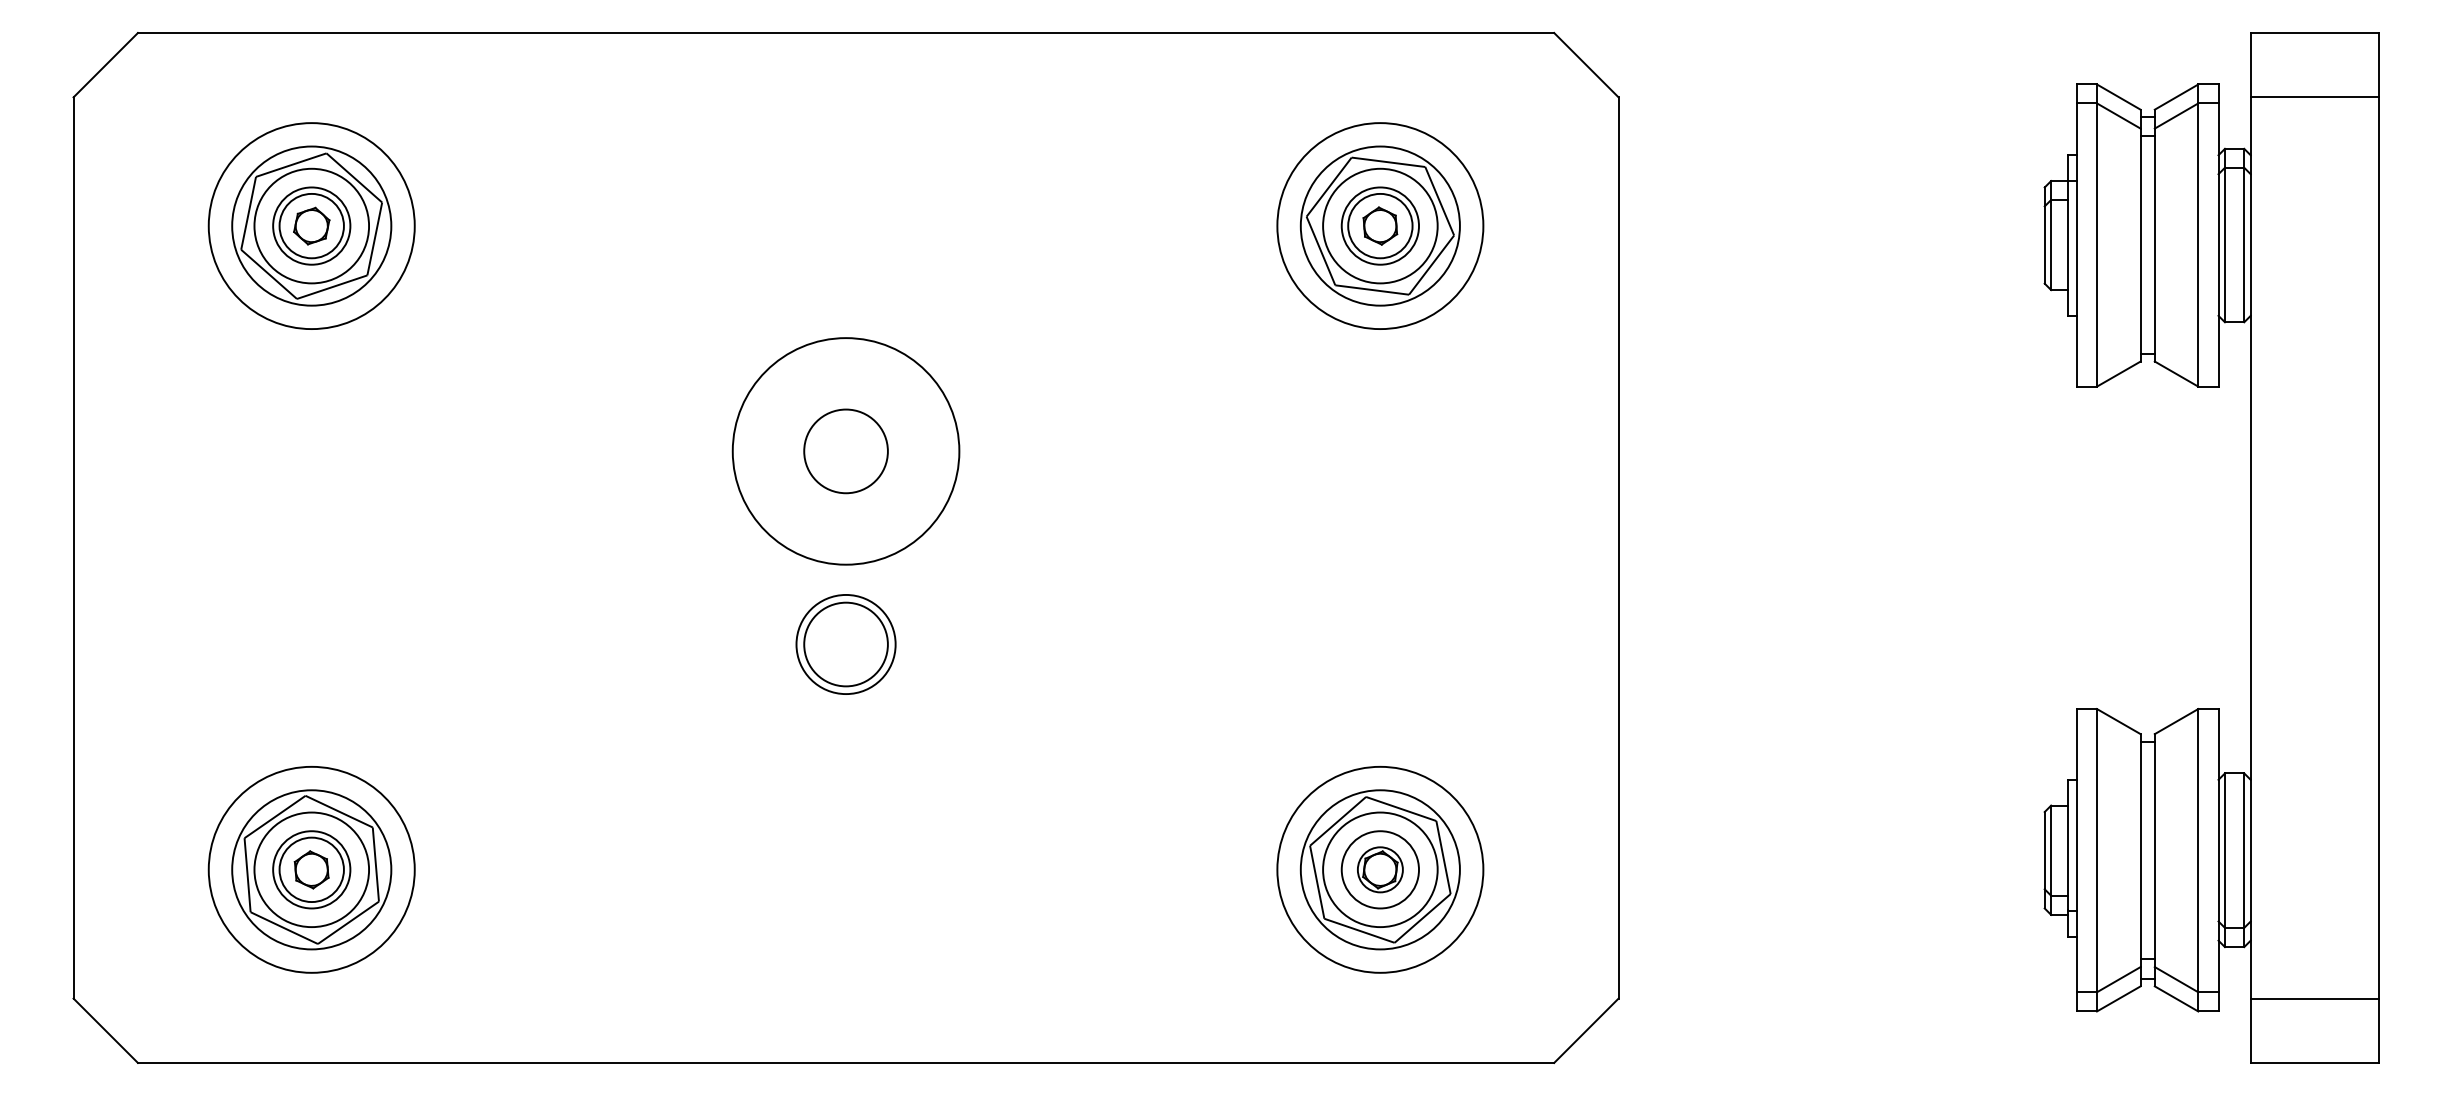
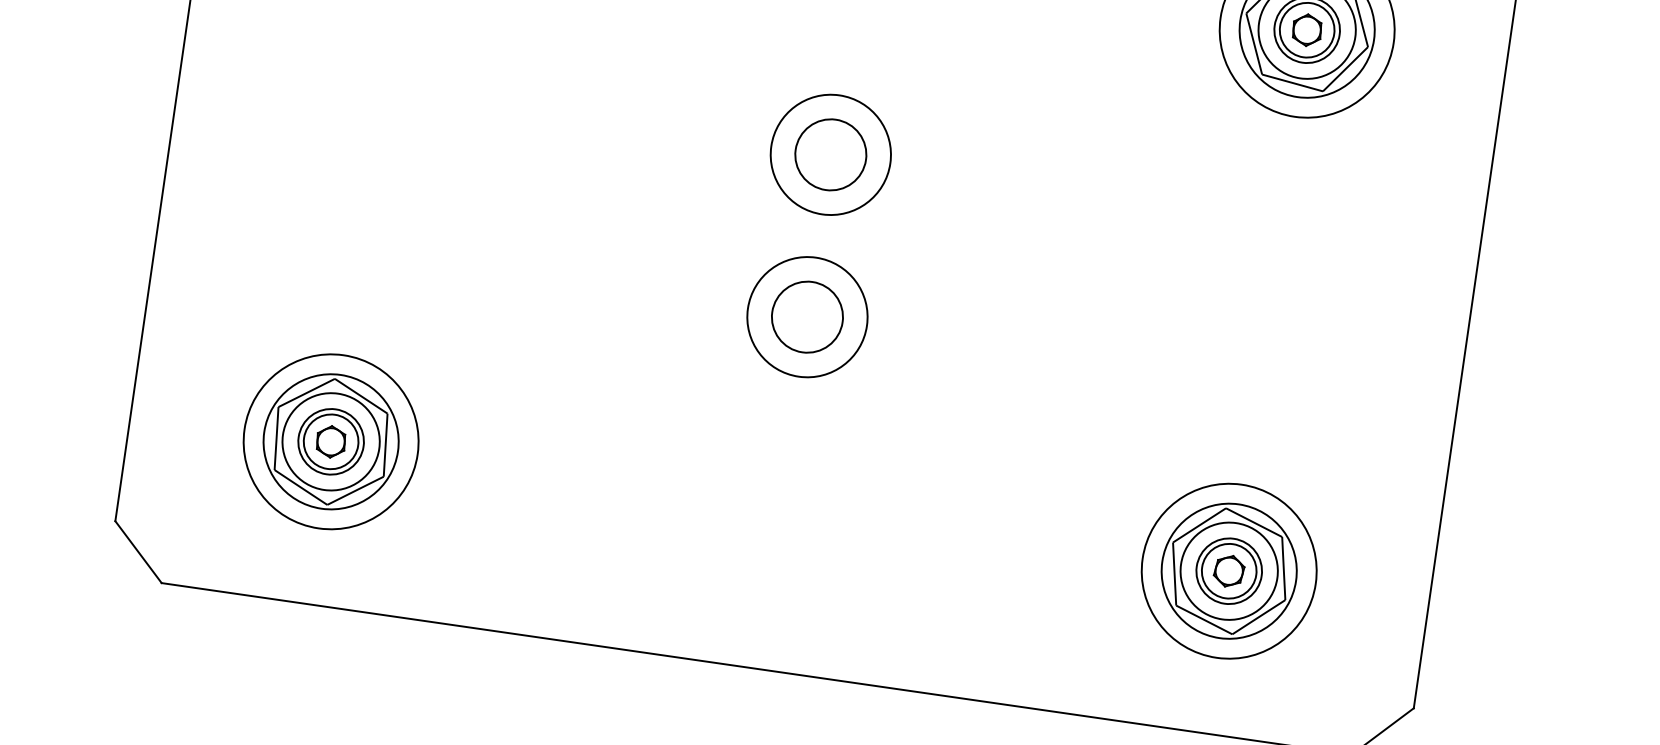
circle: (845, 451) -> (830, 154), size x0.62
circle: (845, 644) -> (806, 317), size x1.43
circle: (1380, 869) -> (1229, 570), size x1.43

